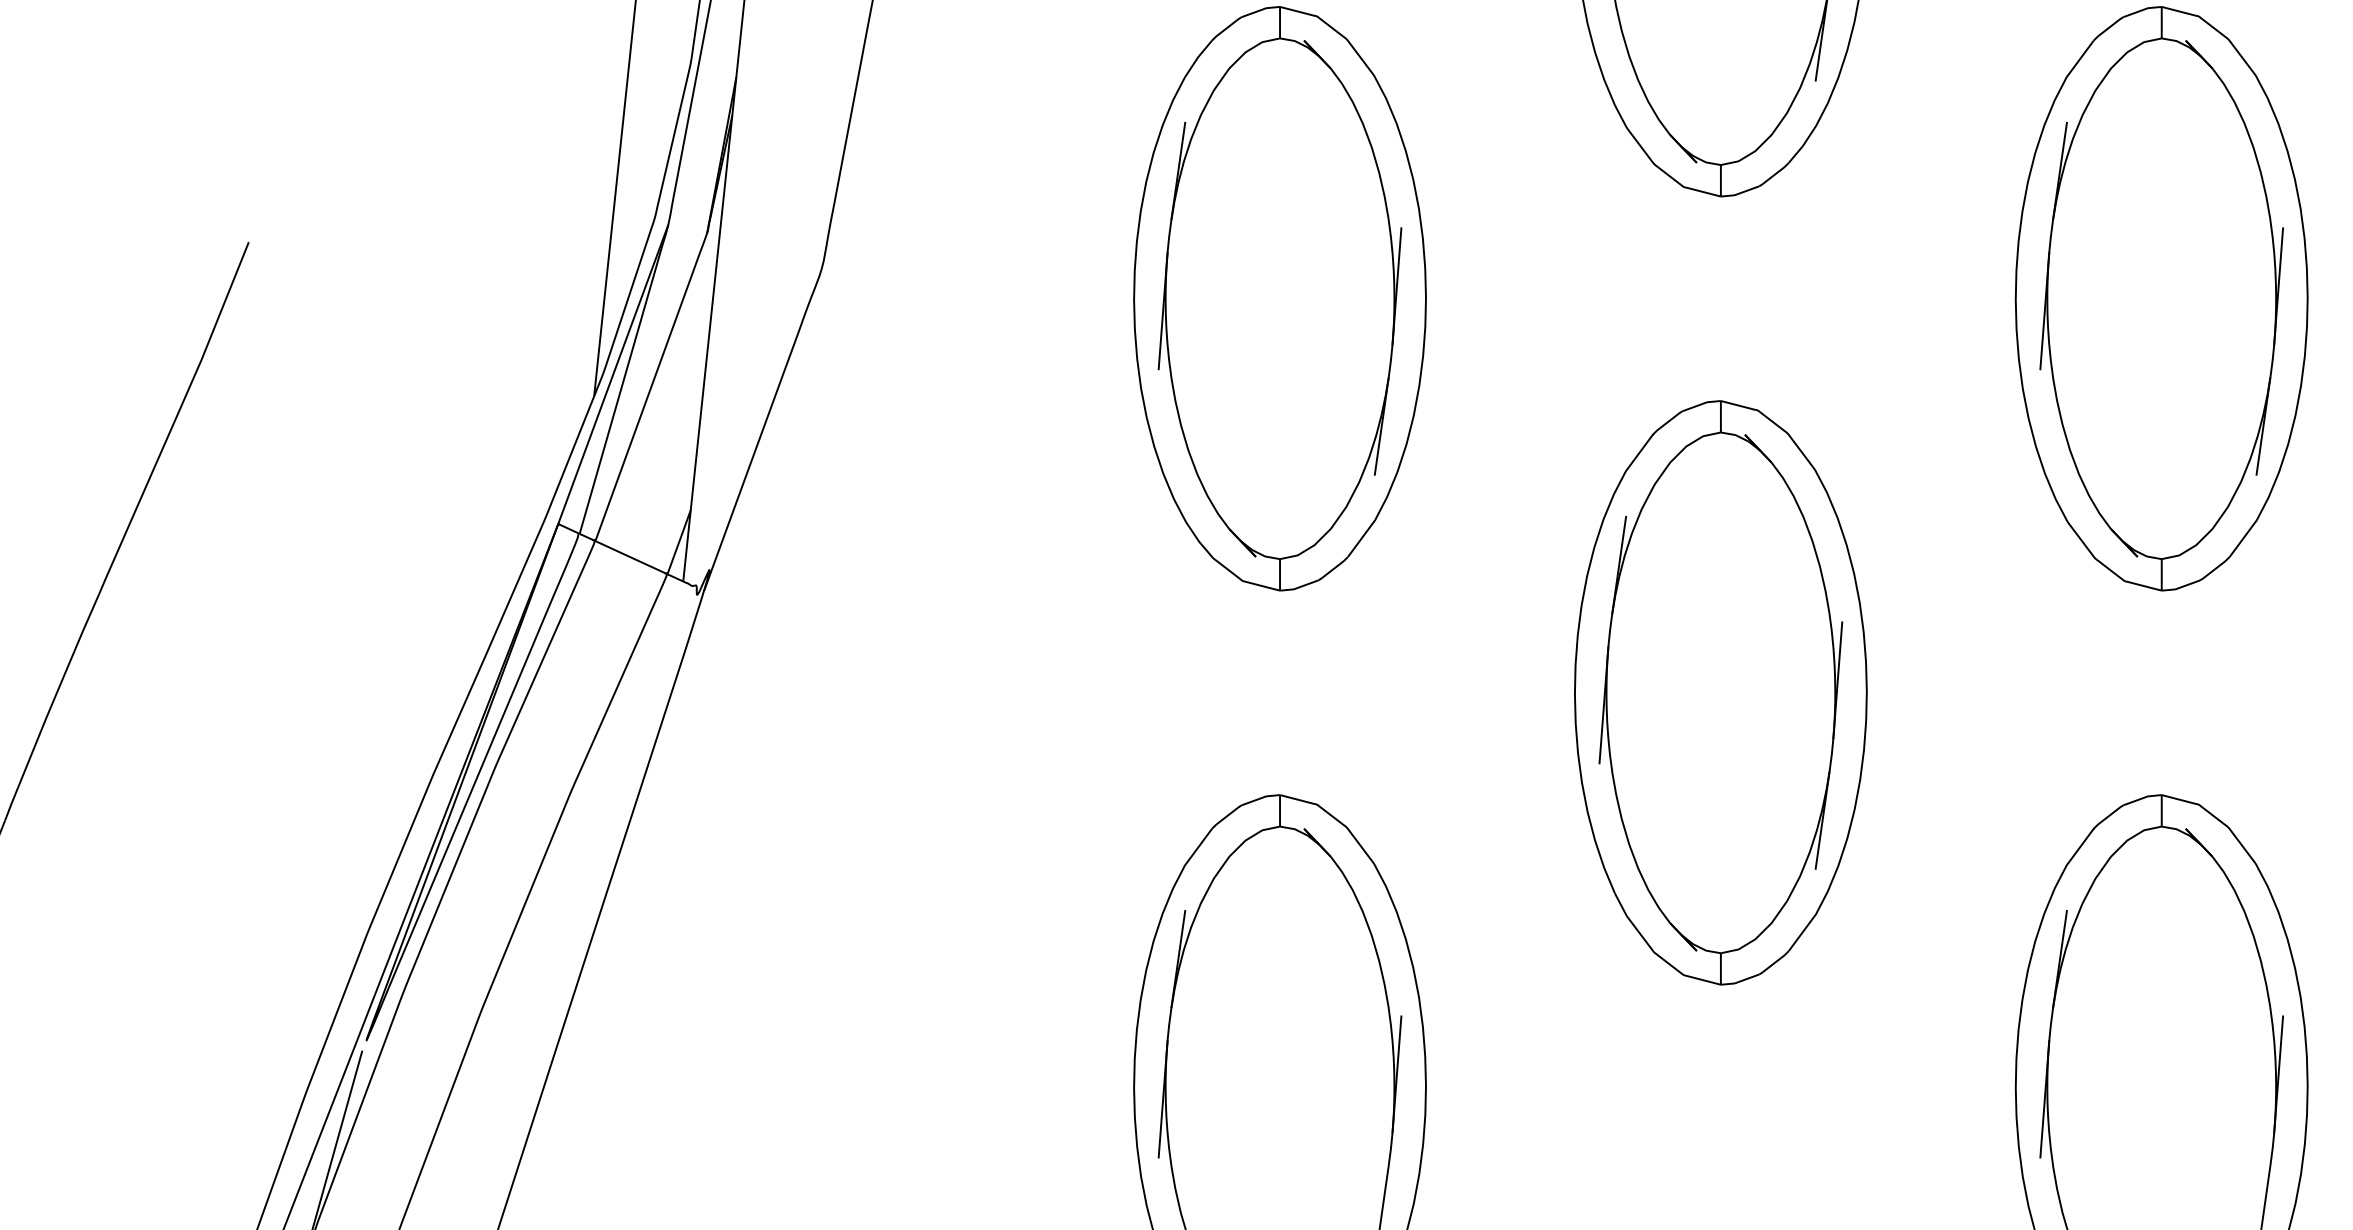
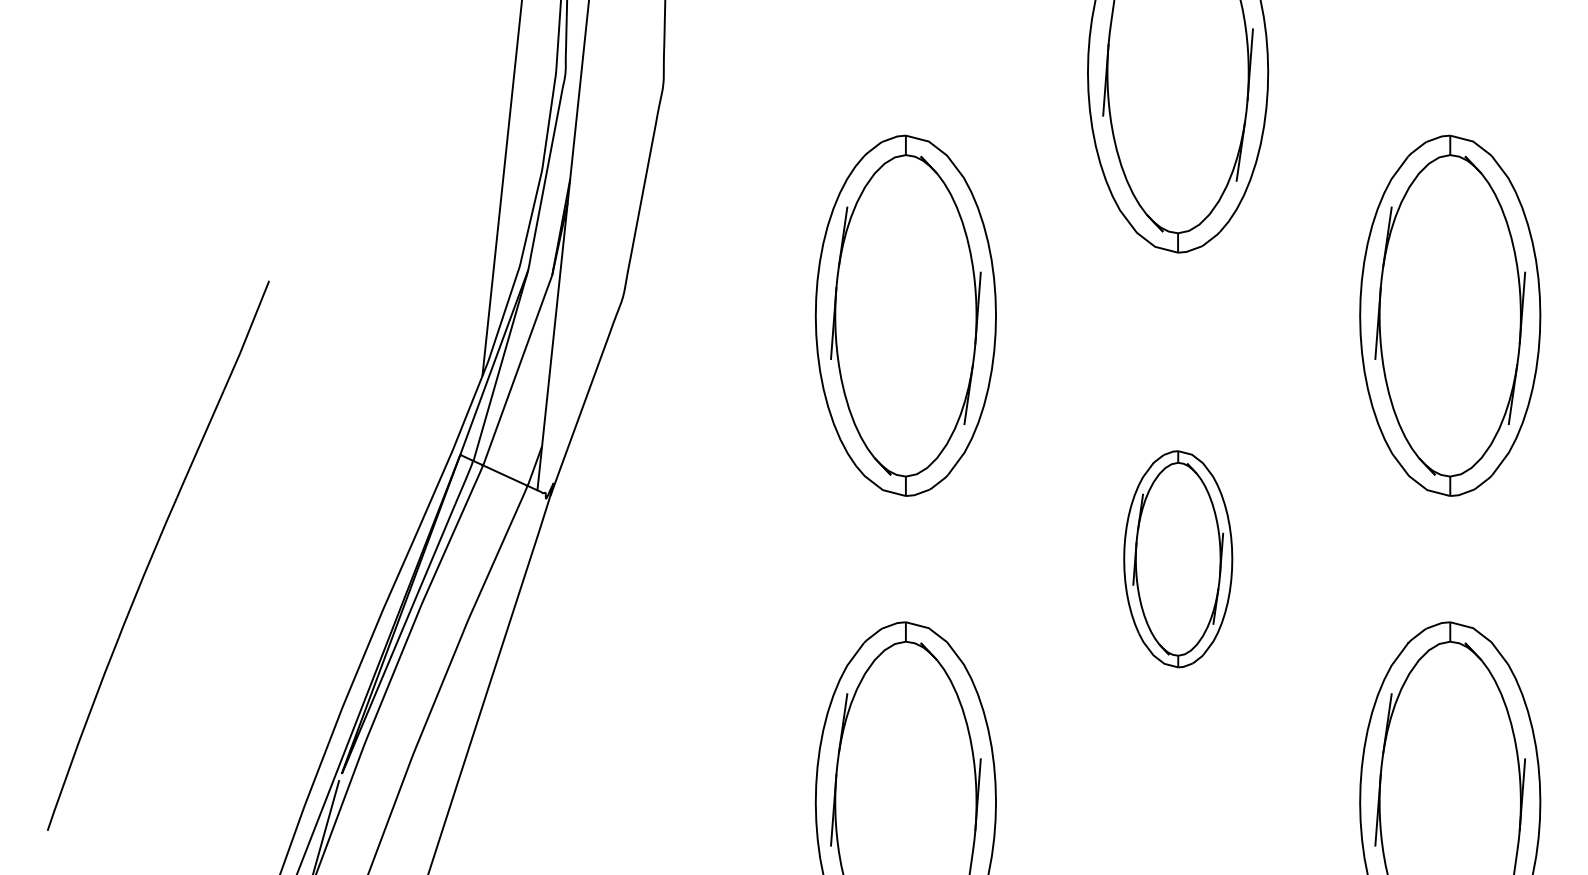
part: (1721, 693) -> (1178, 559), size x0.6

